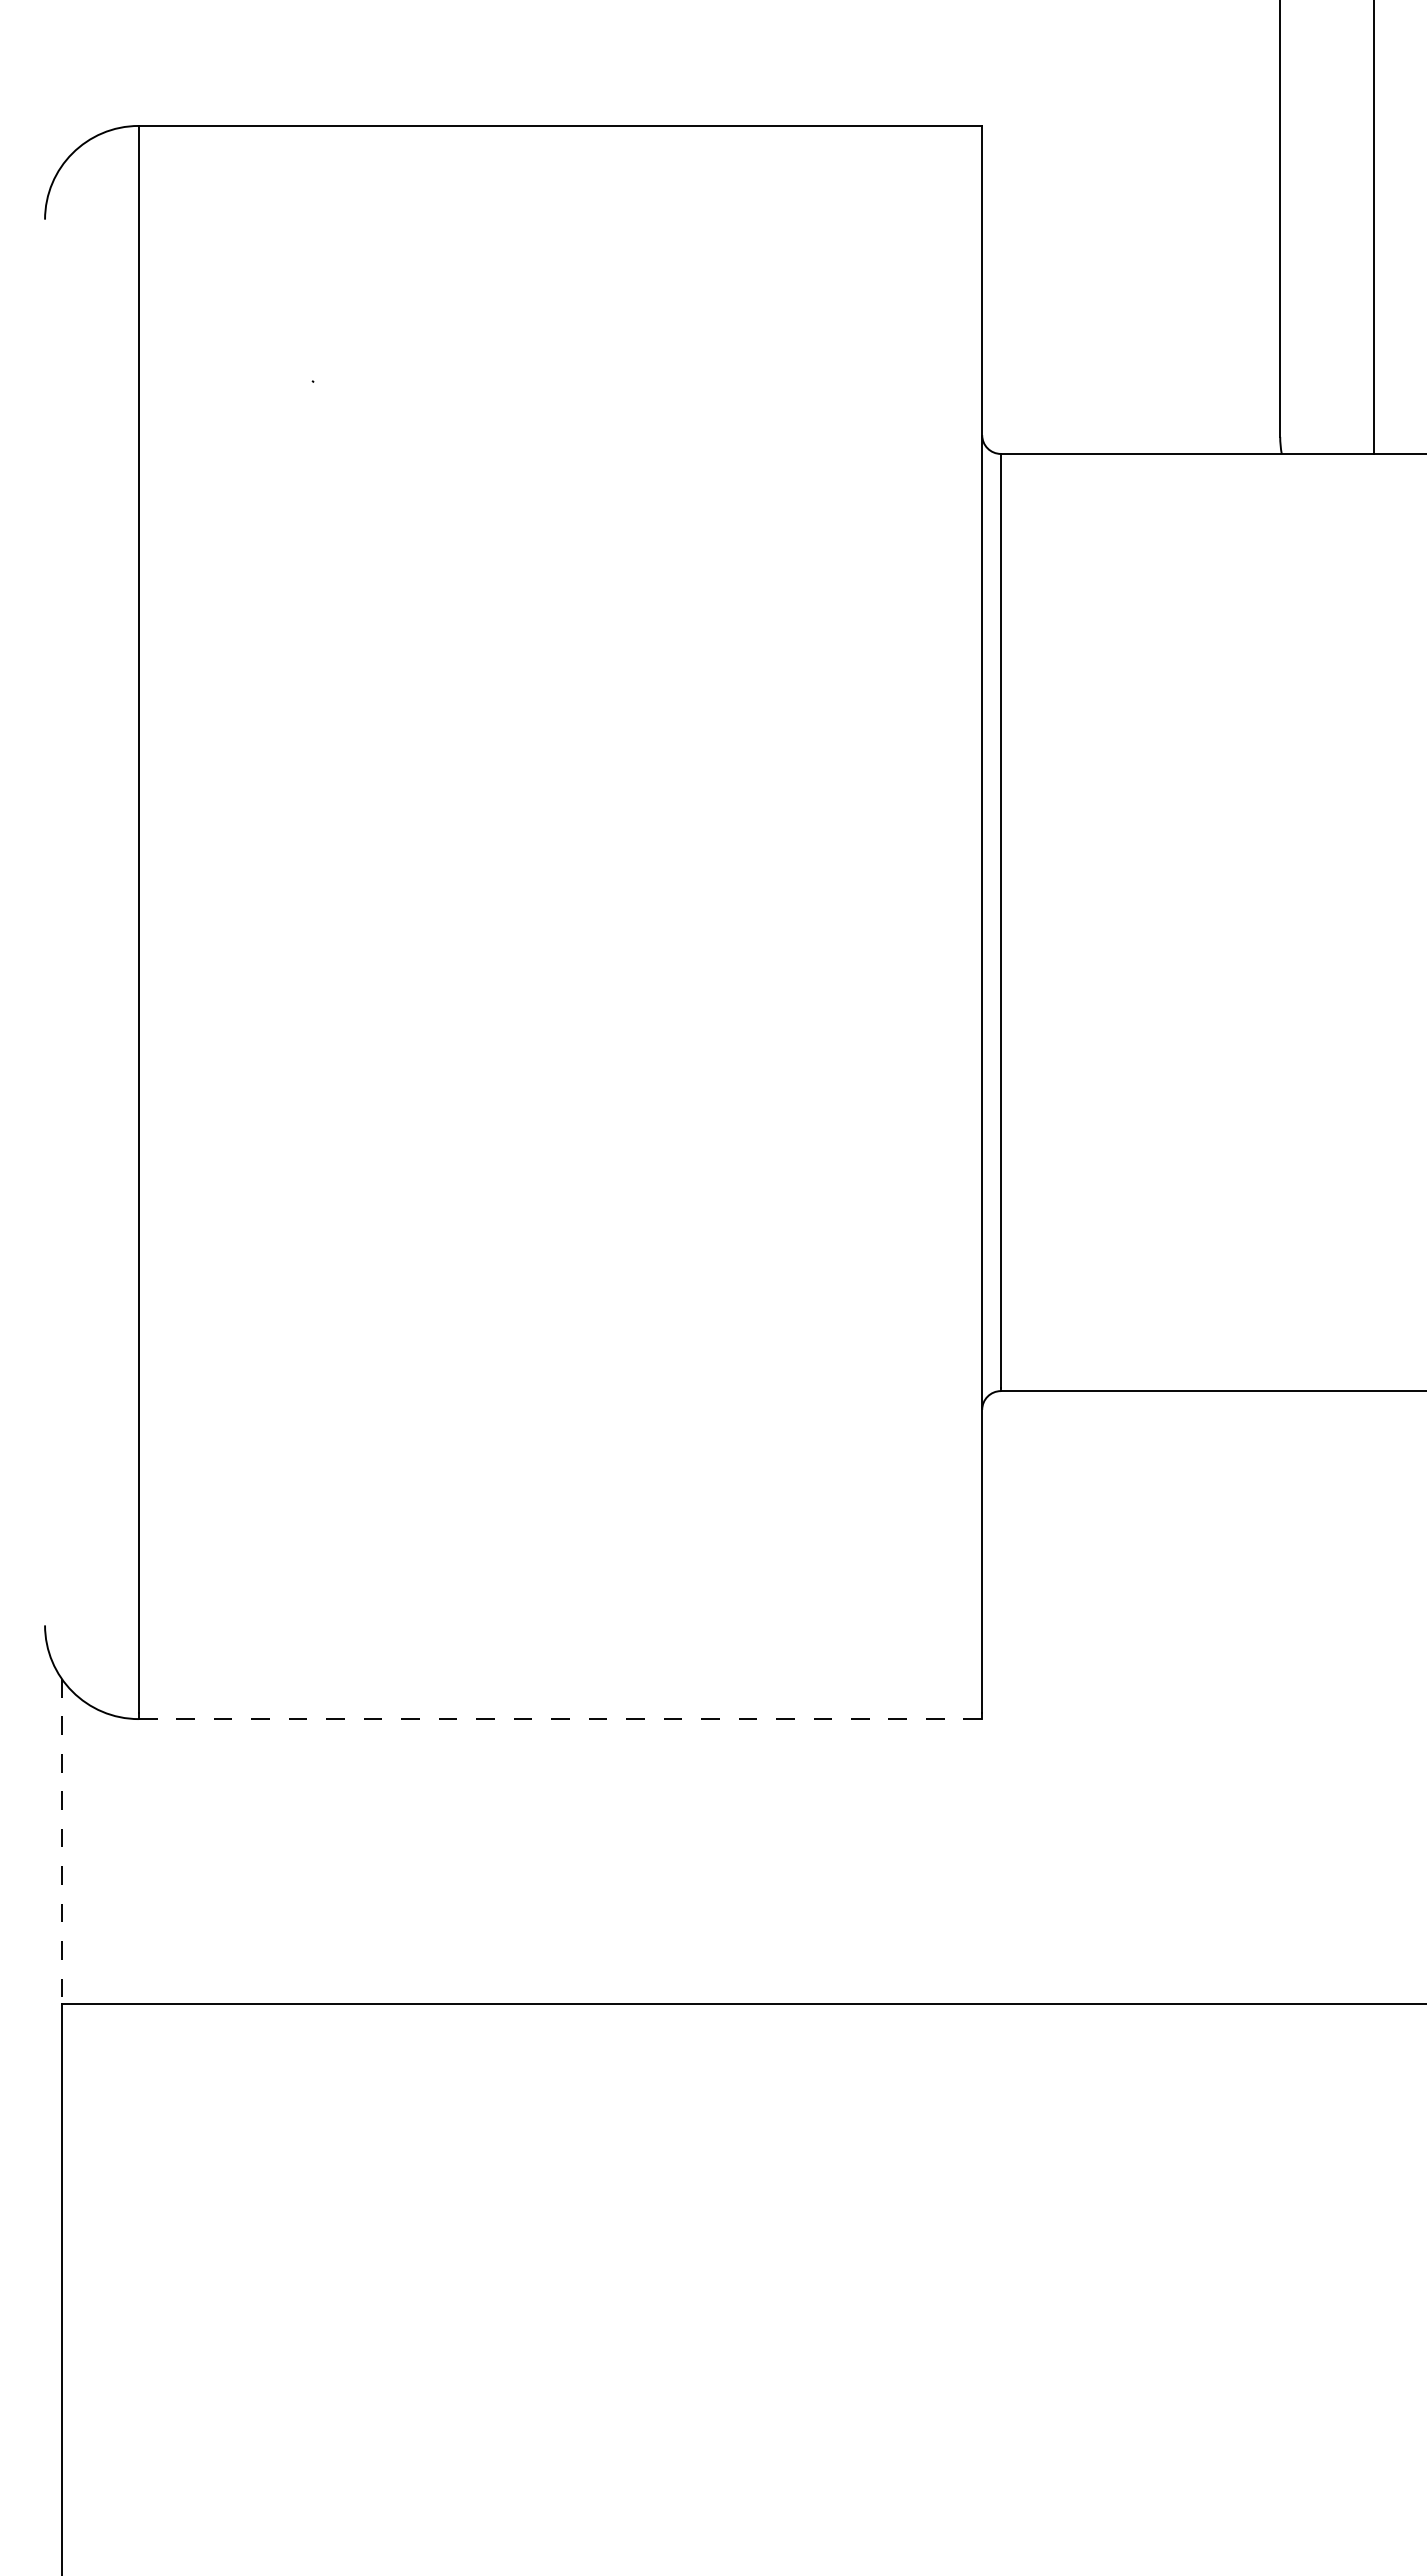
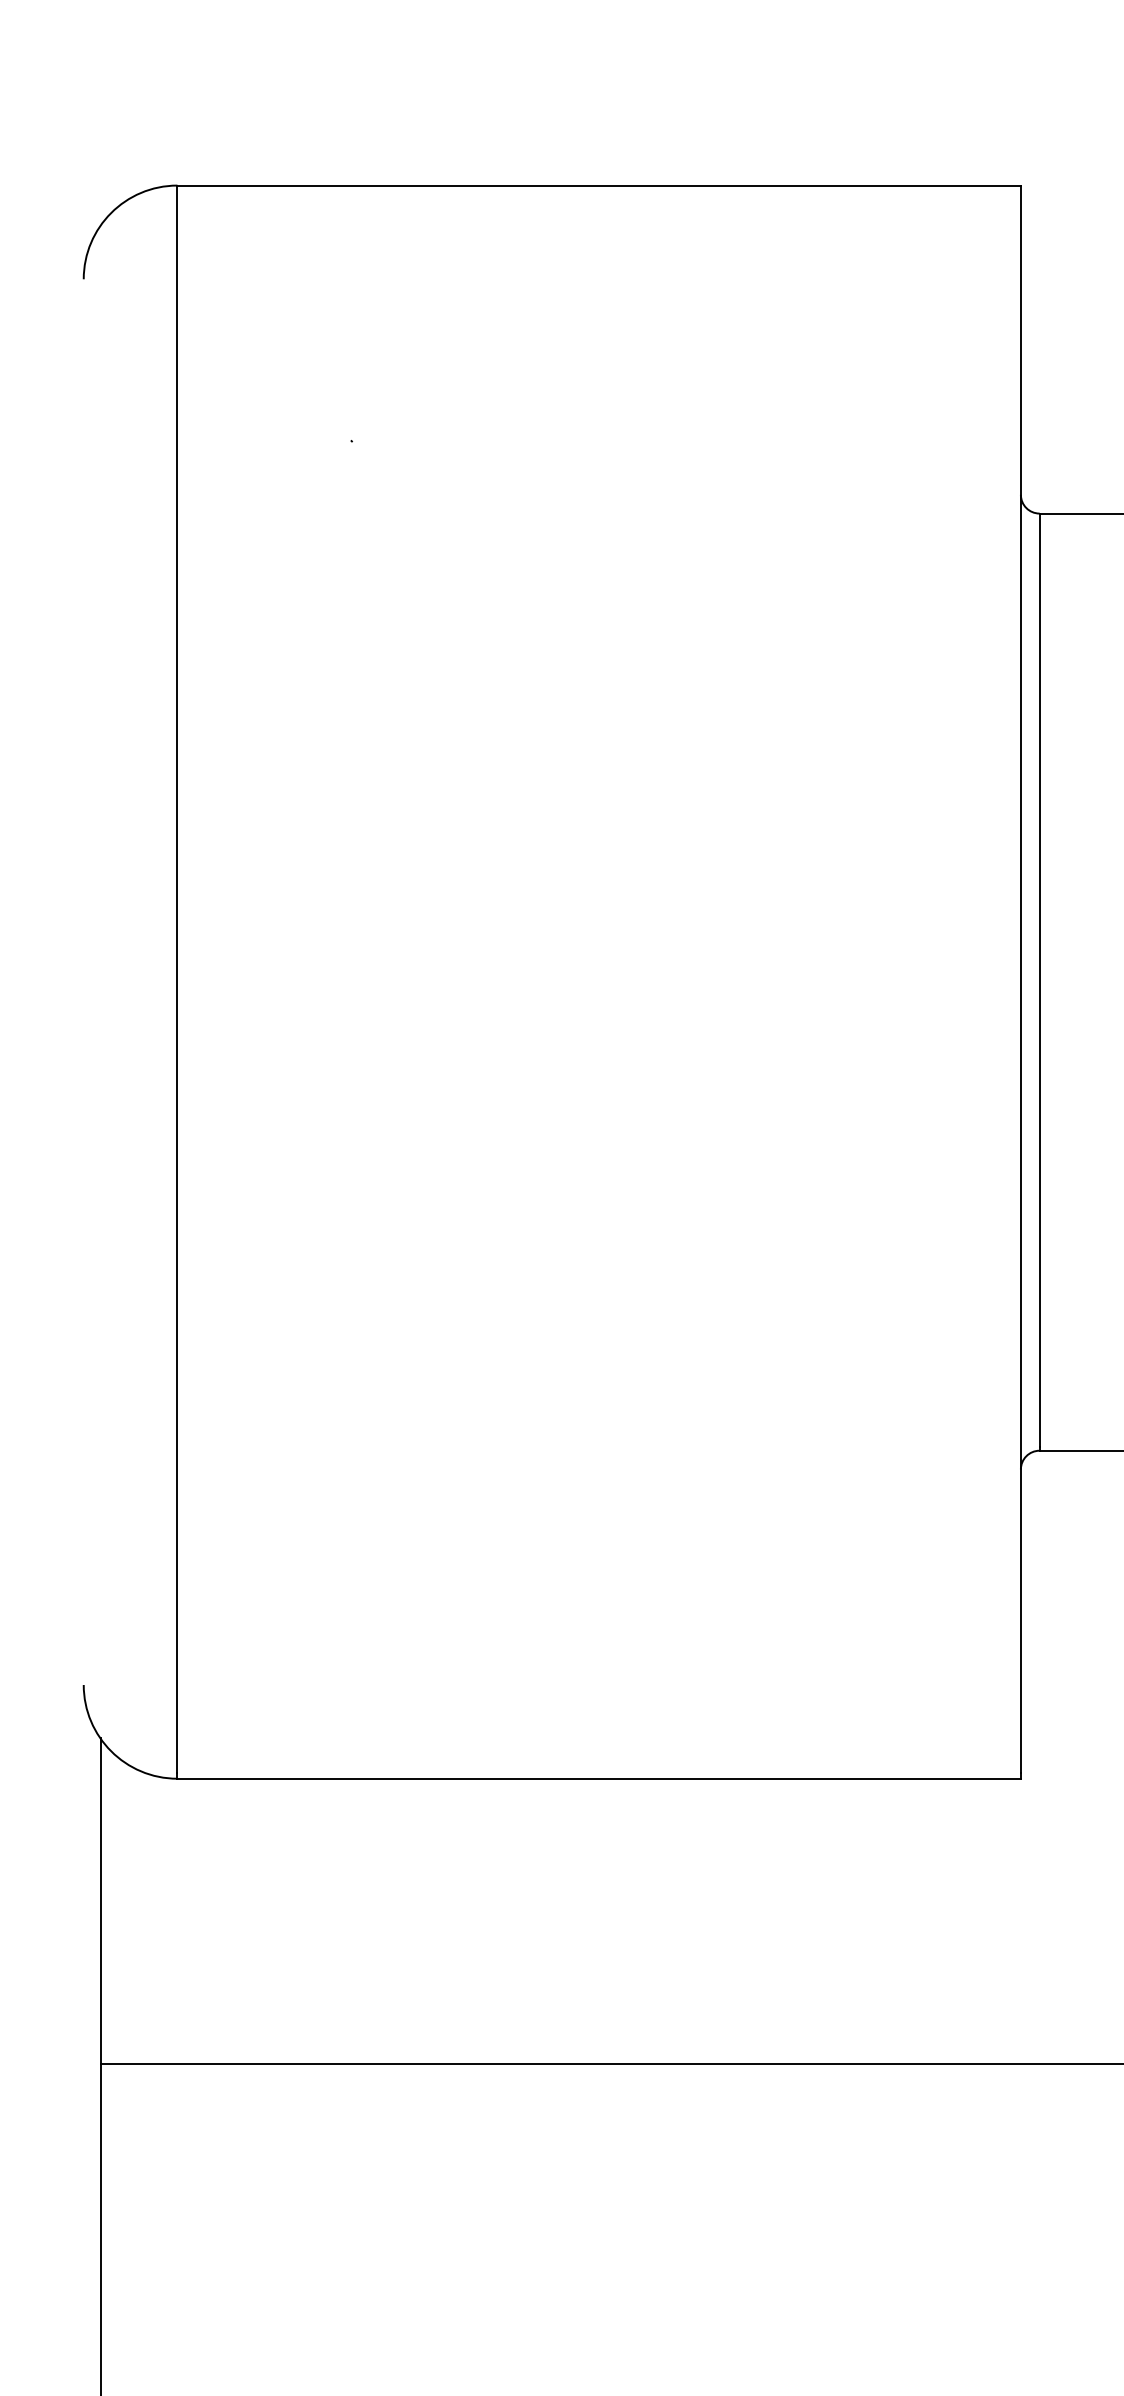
line: (560, 1719) -> (599, 1779), dashed -> solid
line: (61, 1841) -> (100, 1901), dashed -> solid

